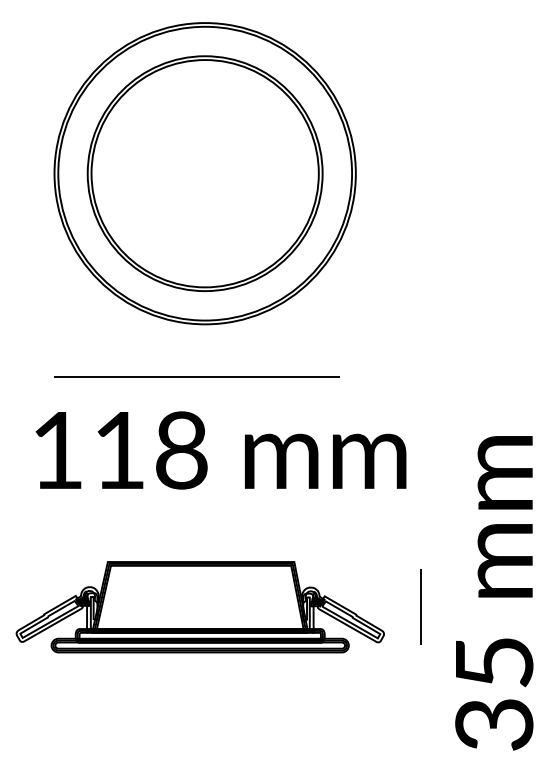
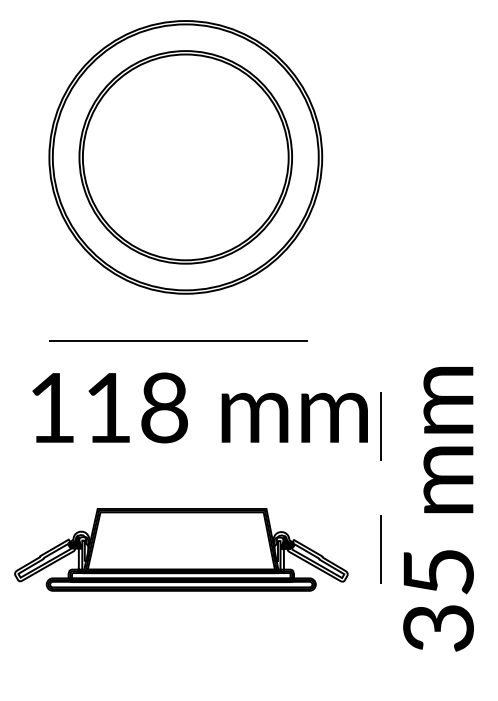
line: (420, 470) -> (380, 426), added
text: (494, 593) -> (438, 509), moved

